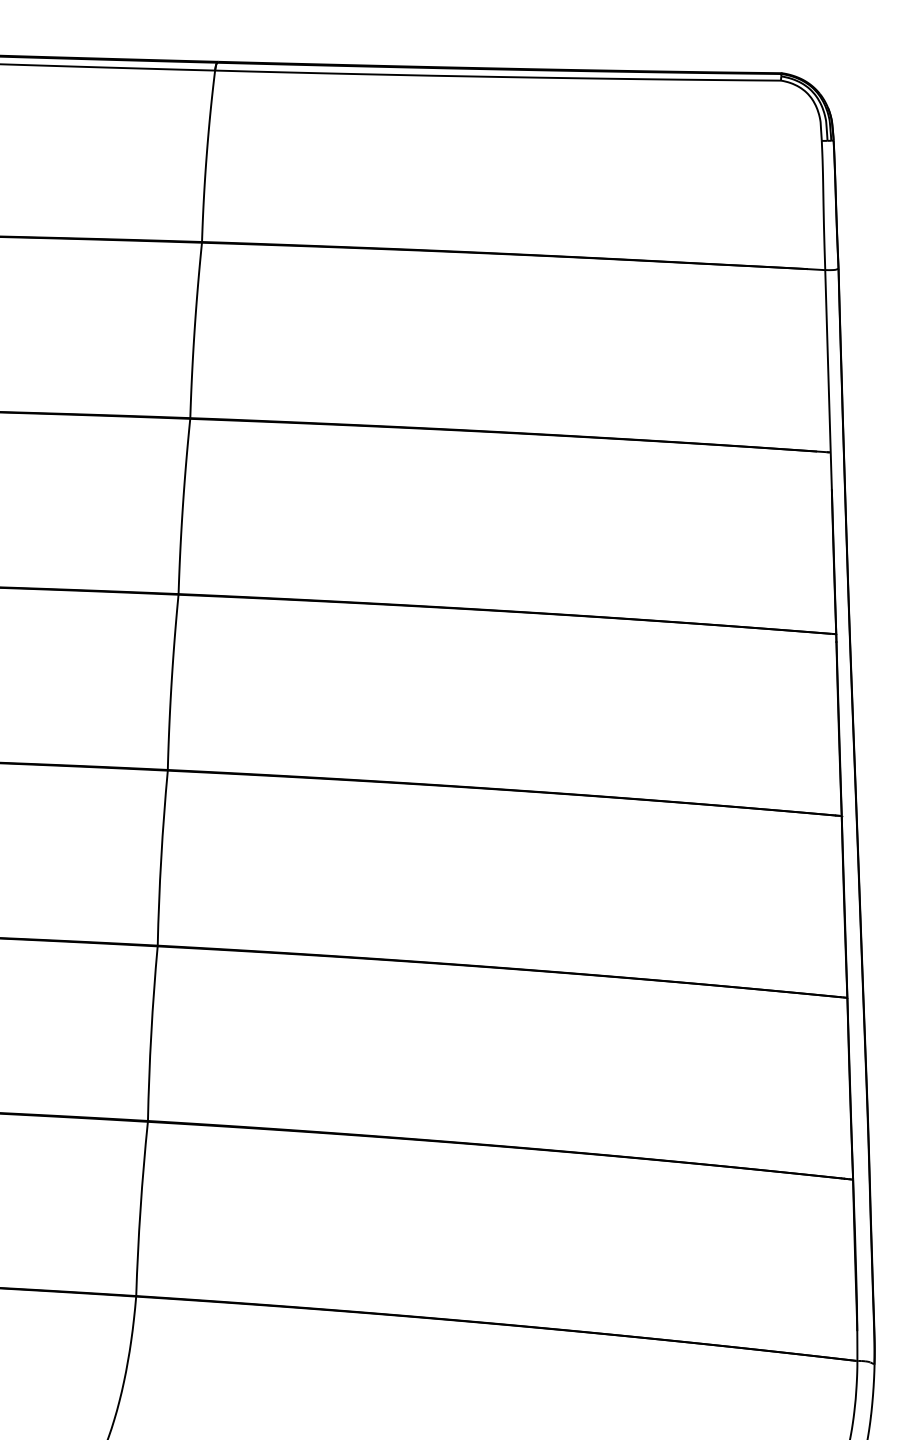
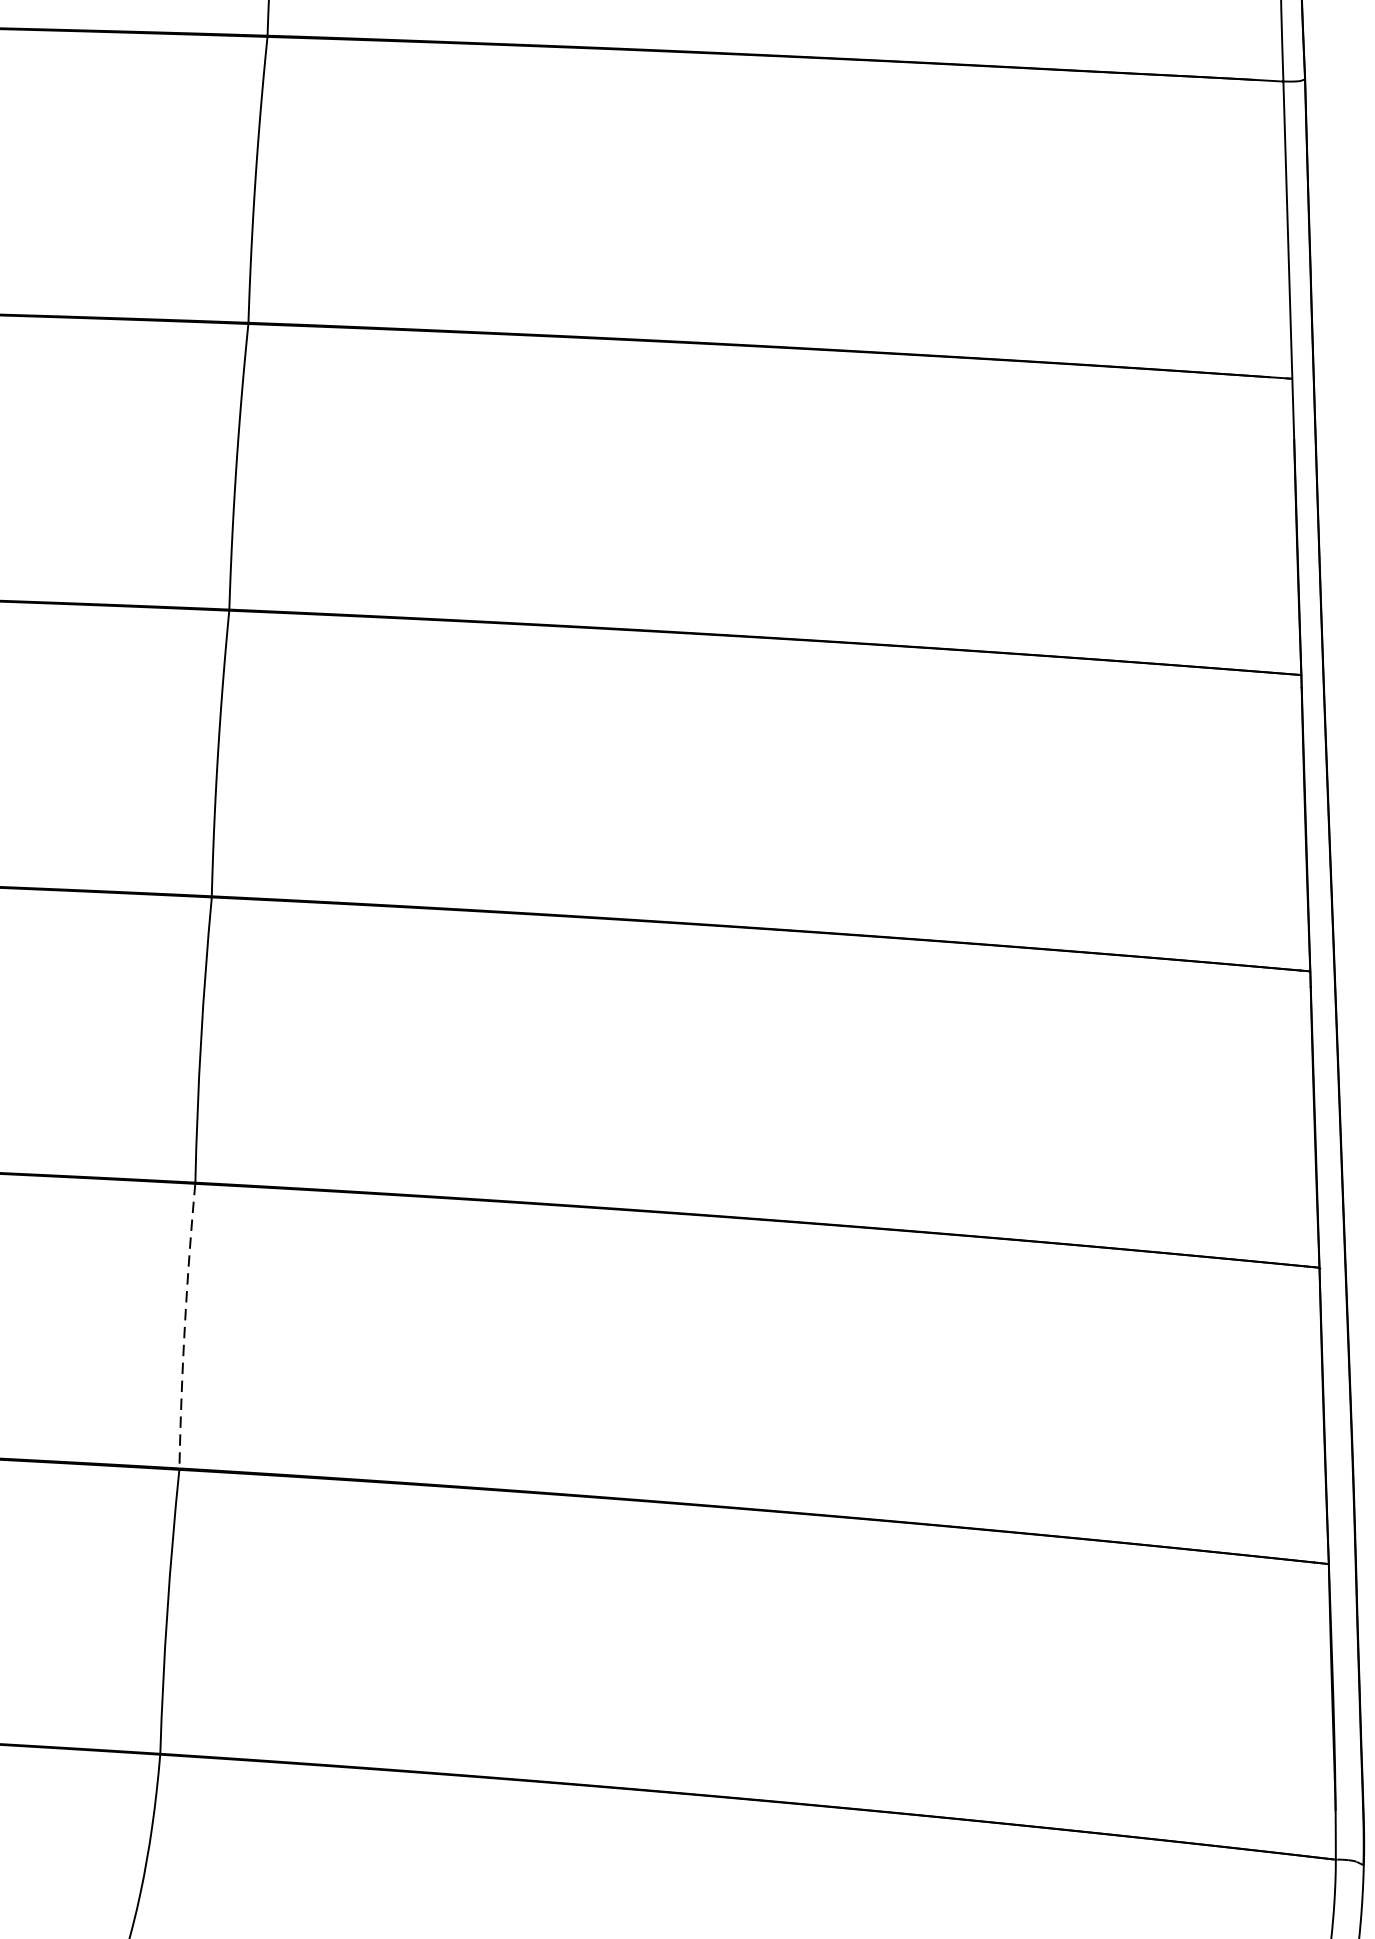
arc: (151, 1033) -> (185, 1325), solid -> dashed

